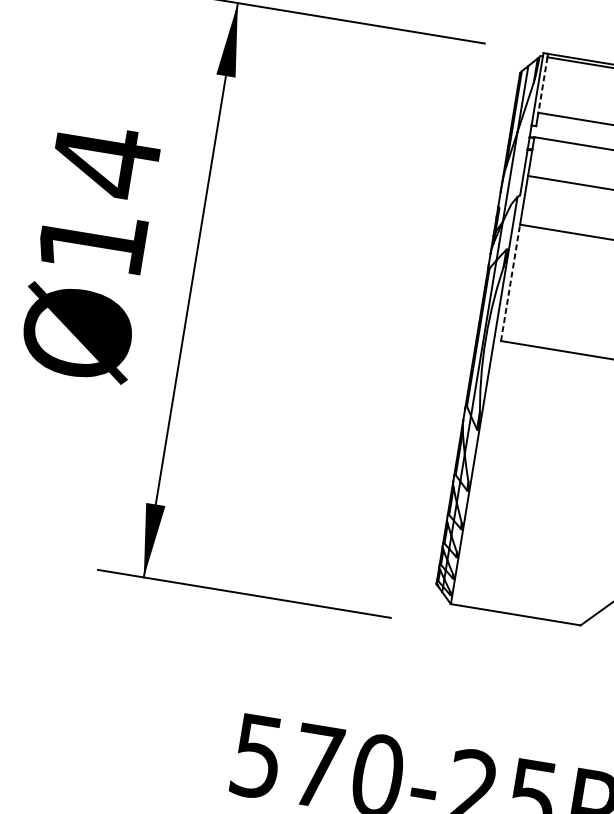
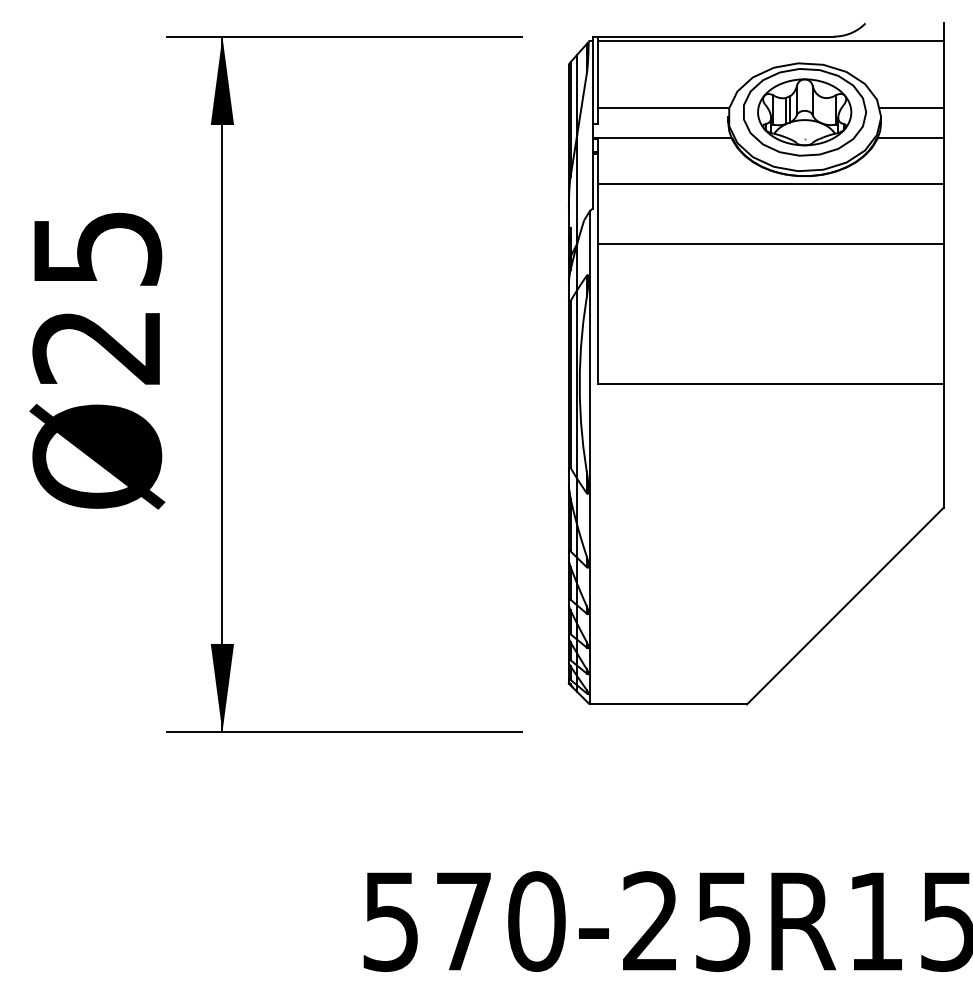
line: (543, 85) -> (598, 74), dashed -> solid
text: (99, 200) -> (97, 296), Ø14 -> Ø25
line: (510, 282) -> (598, 313), dashed -> solid

